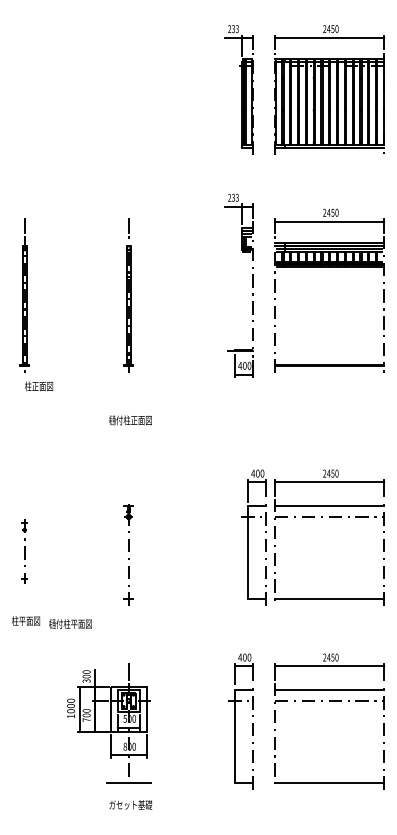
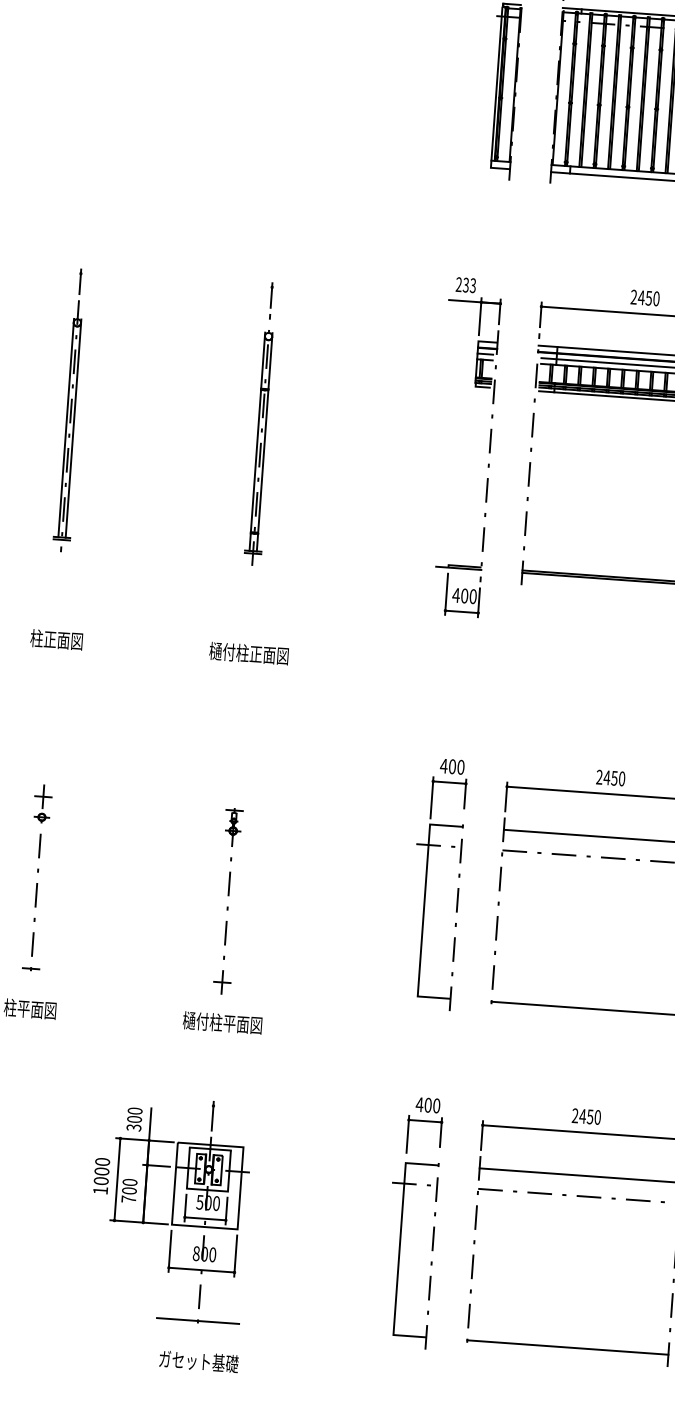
part: (252, 285) -> (489, 449), moved
text: (38, 386) -> (55, 639), moved
part: (253, 537) -> (436, 883), moved
part: (24, 549) -> (36, 877), size x1.67
text: (70, 623) -> (222, 1021), moved

